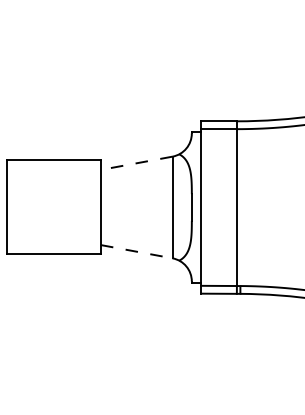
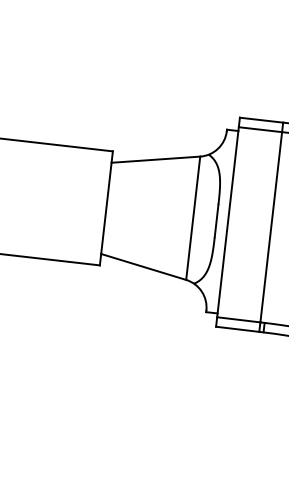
line: (136, 163) -> (155, 159), dashed -> solid
line: (137, 251) -> (144, 266), dashed -> solid

